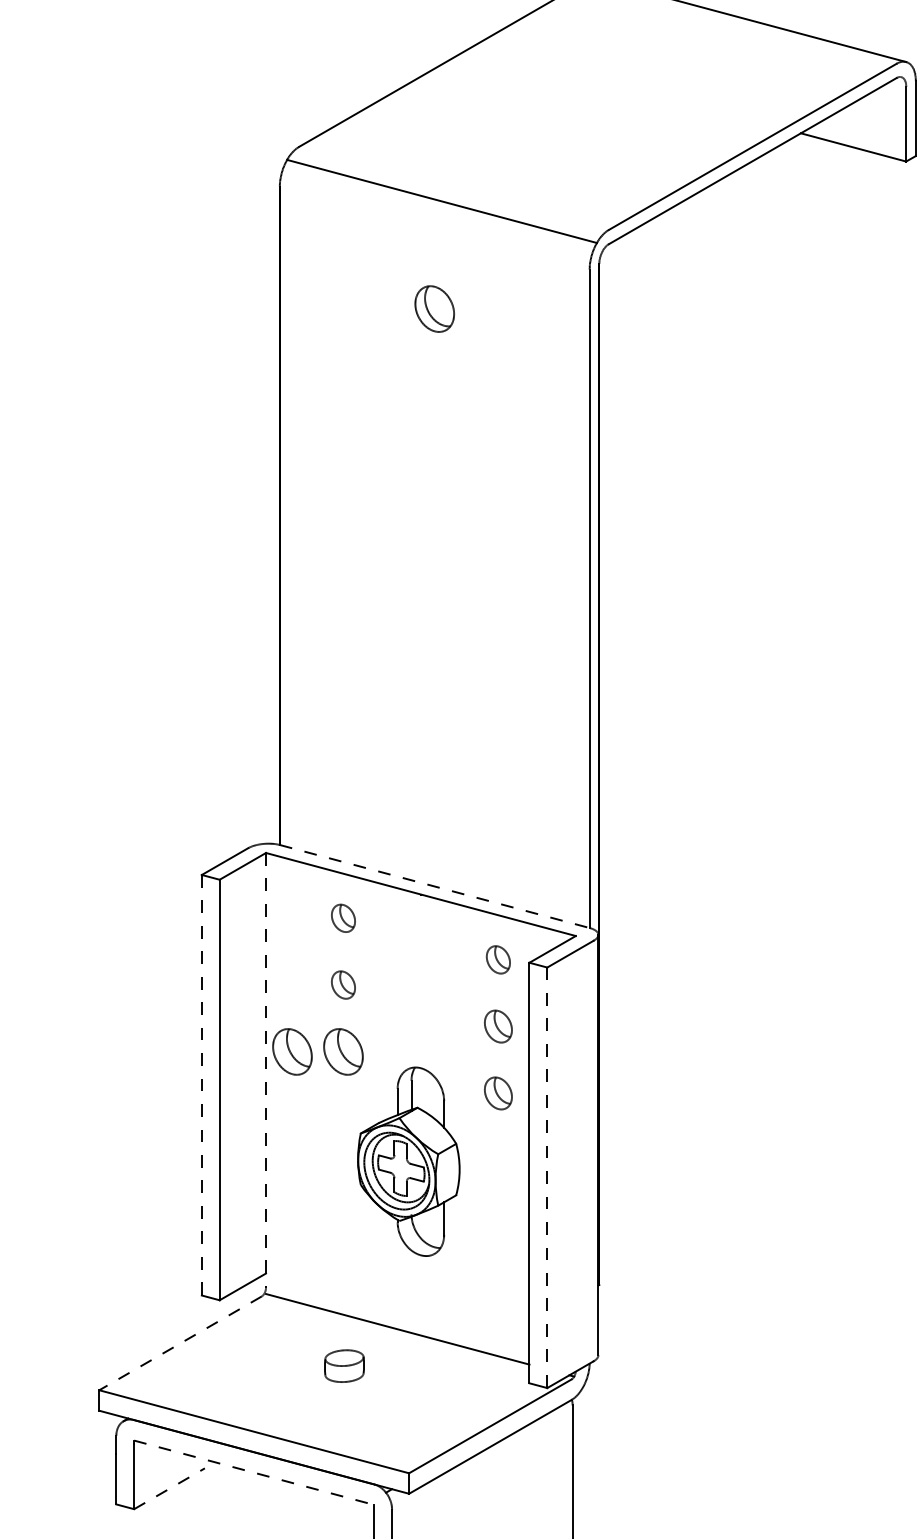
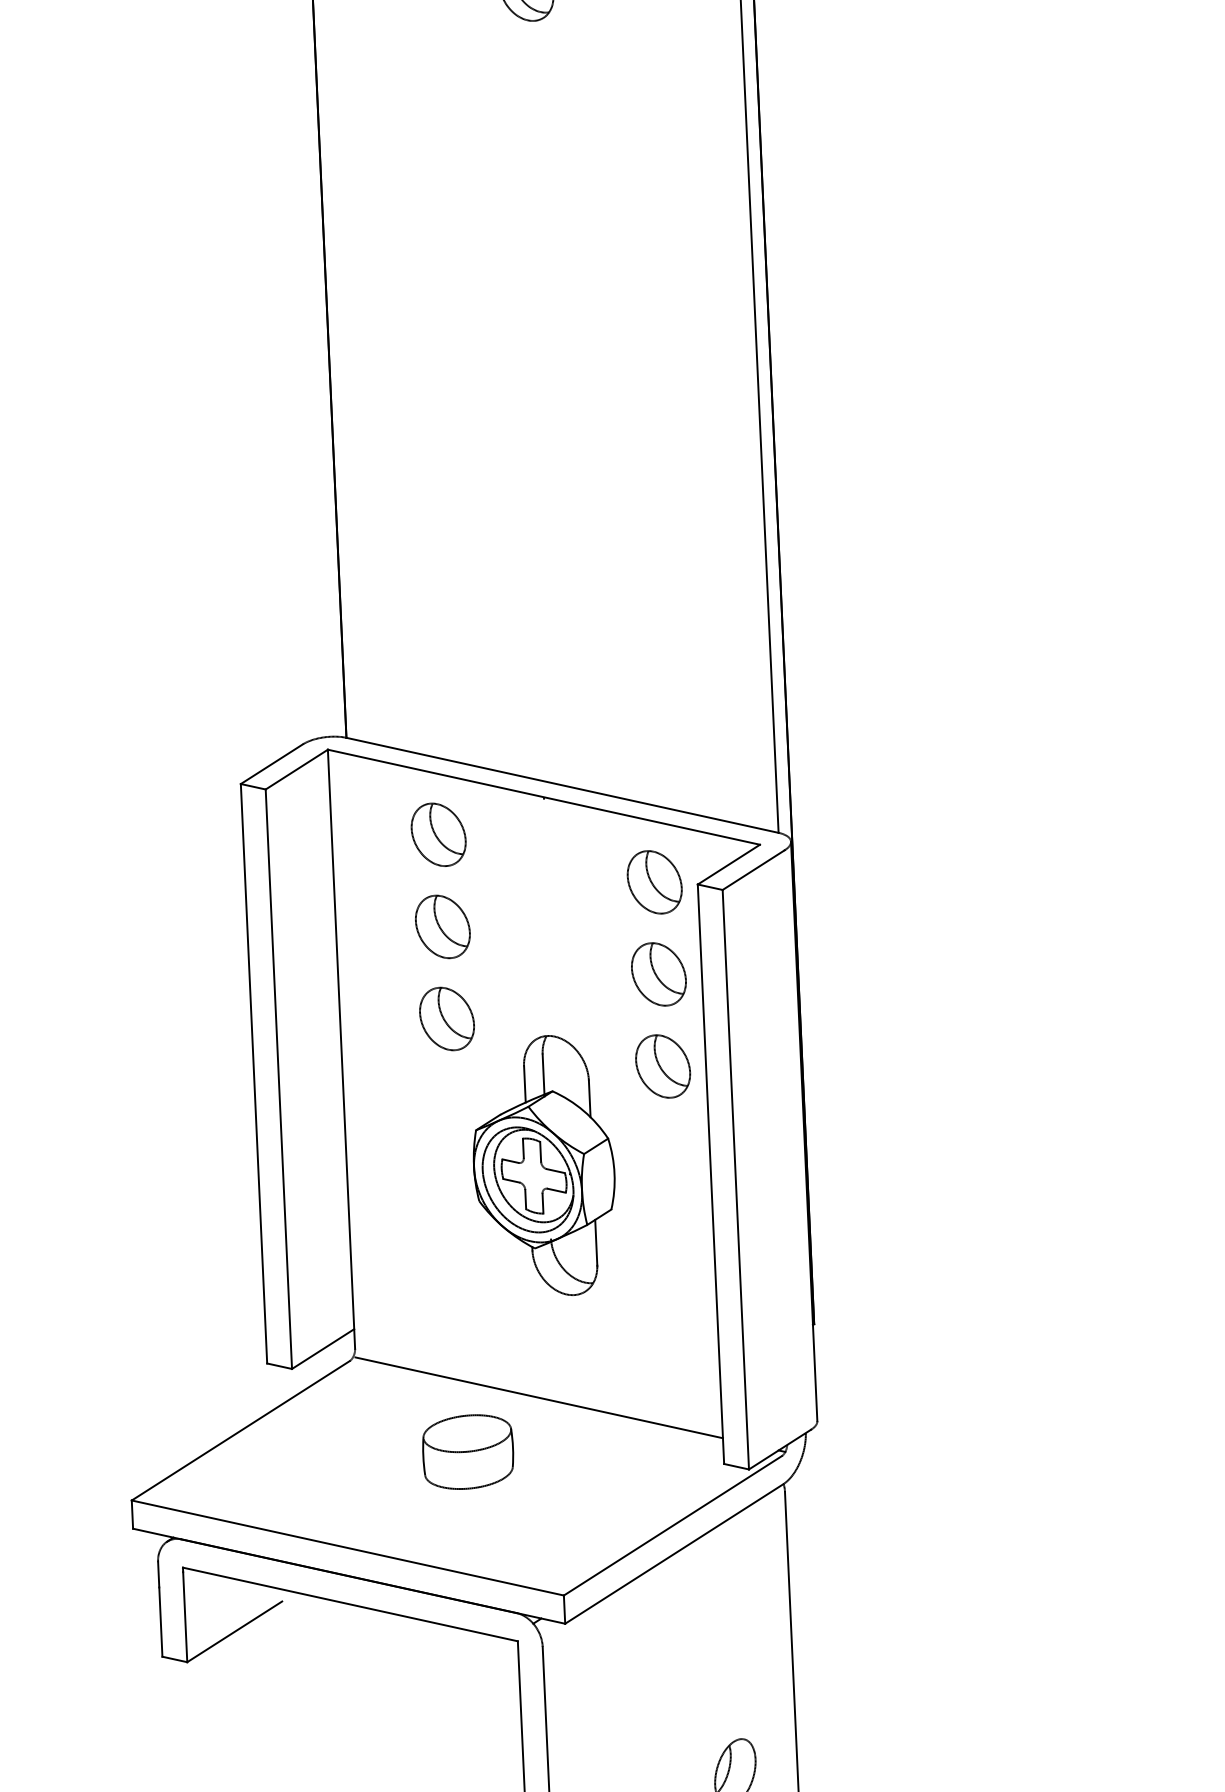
line: (435, 886) -> (563, 785), dashed -> solid
part: (343, 918) -> (438, 835), size x1.67
part: (498, 959) -> (654, 881), size x1.67
part: (343, 984) -> (442, 926), size x1.67
part: (498, 1026) -> (659, 974), size x1.43
part: (292, 1051) -> (376, 1021), removed
line: (266, 1070) -> (342, 1049), dashed -> solid
line: (201, 1085) -> (253, 1074), dashed -> solid
part: (498, 1093) -> (663, 1066), size x1.43
line: (547, 1178) -> (736, 1180), dashed -> solid
line: (180, 1343) -> (240, 1430), dashed -> solid
part: (344, 1365) -> (468, 1451), size x1.67
line: (254, 1472) -> (350, 1604), dashed -> solid
line: (169, 1488) -> (234, 1631), dashed -> solid

